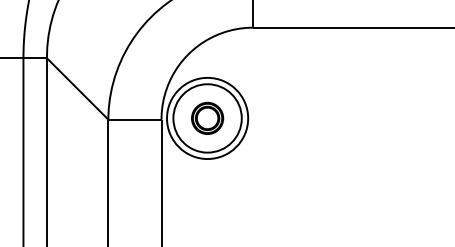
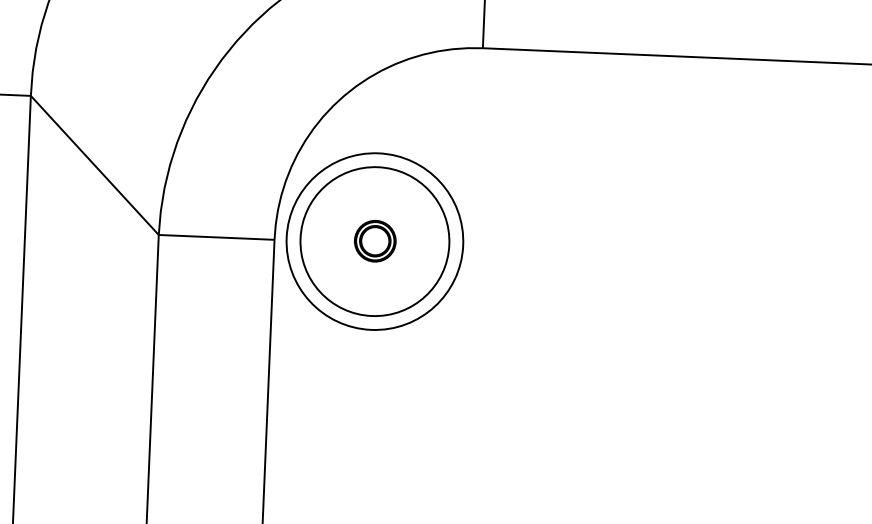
part: (207, 117) -> (374, 239), size x0.6

